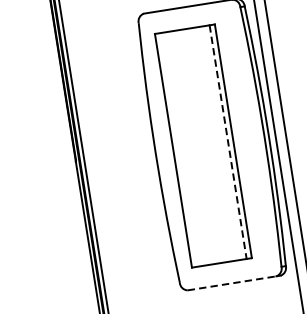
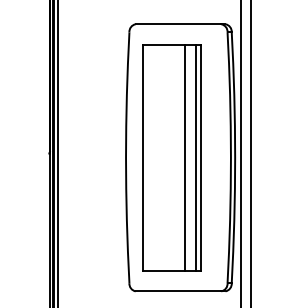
line: (227, 141) -> (195, 157), dashed -> solid
line: (217, 143) -> (185, 157), added
line: (232, 283) -> (178, 291), dashed -> solid

